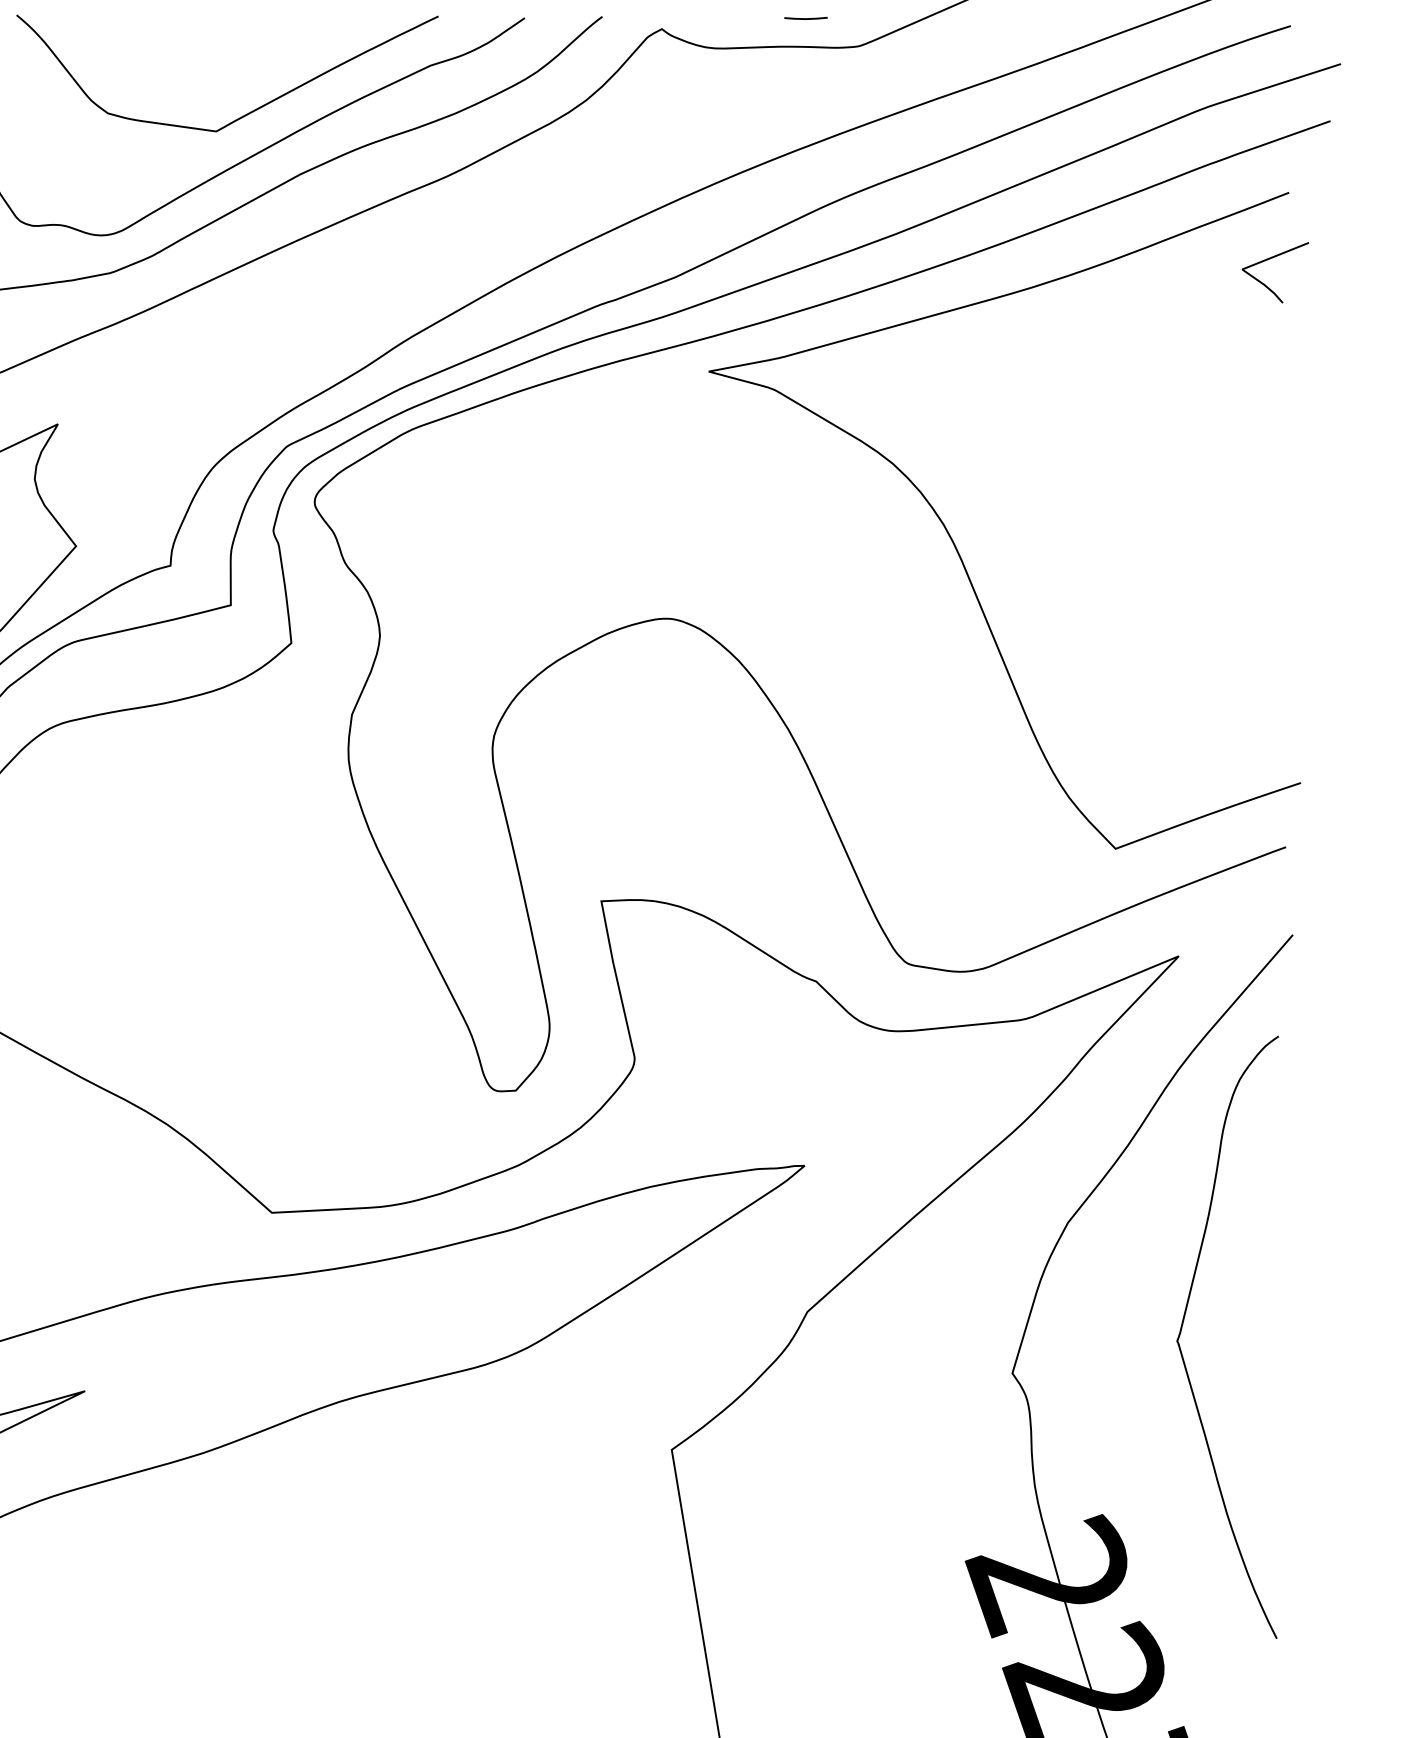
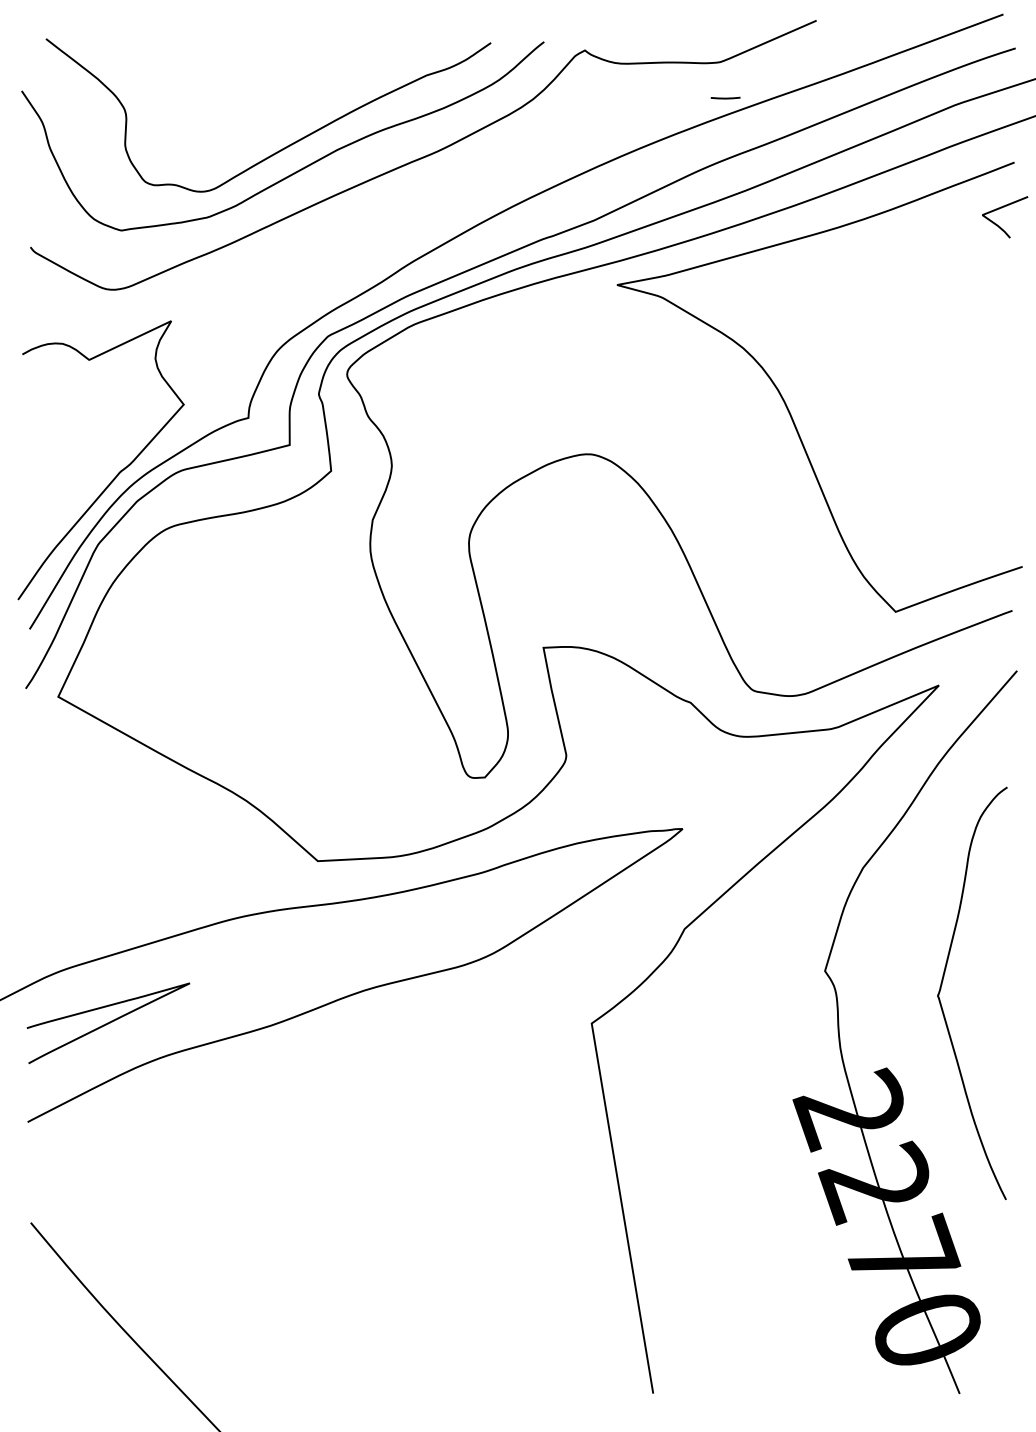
line: (805, 17) -> (725, 97), moved
curve: (248, 112) -> (301, 107), removed
curve: (1183, 1325) -> (942, 985), moved

